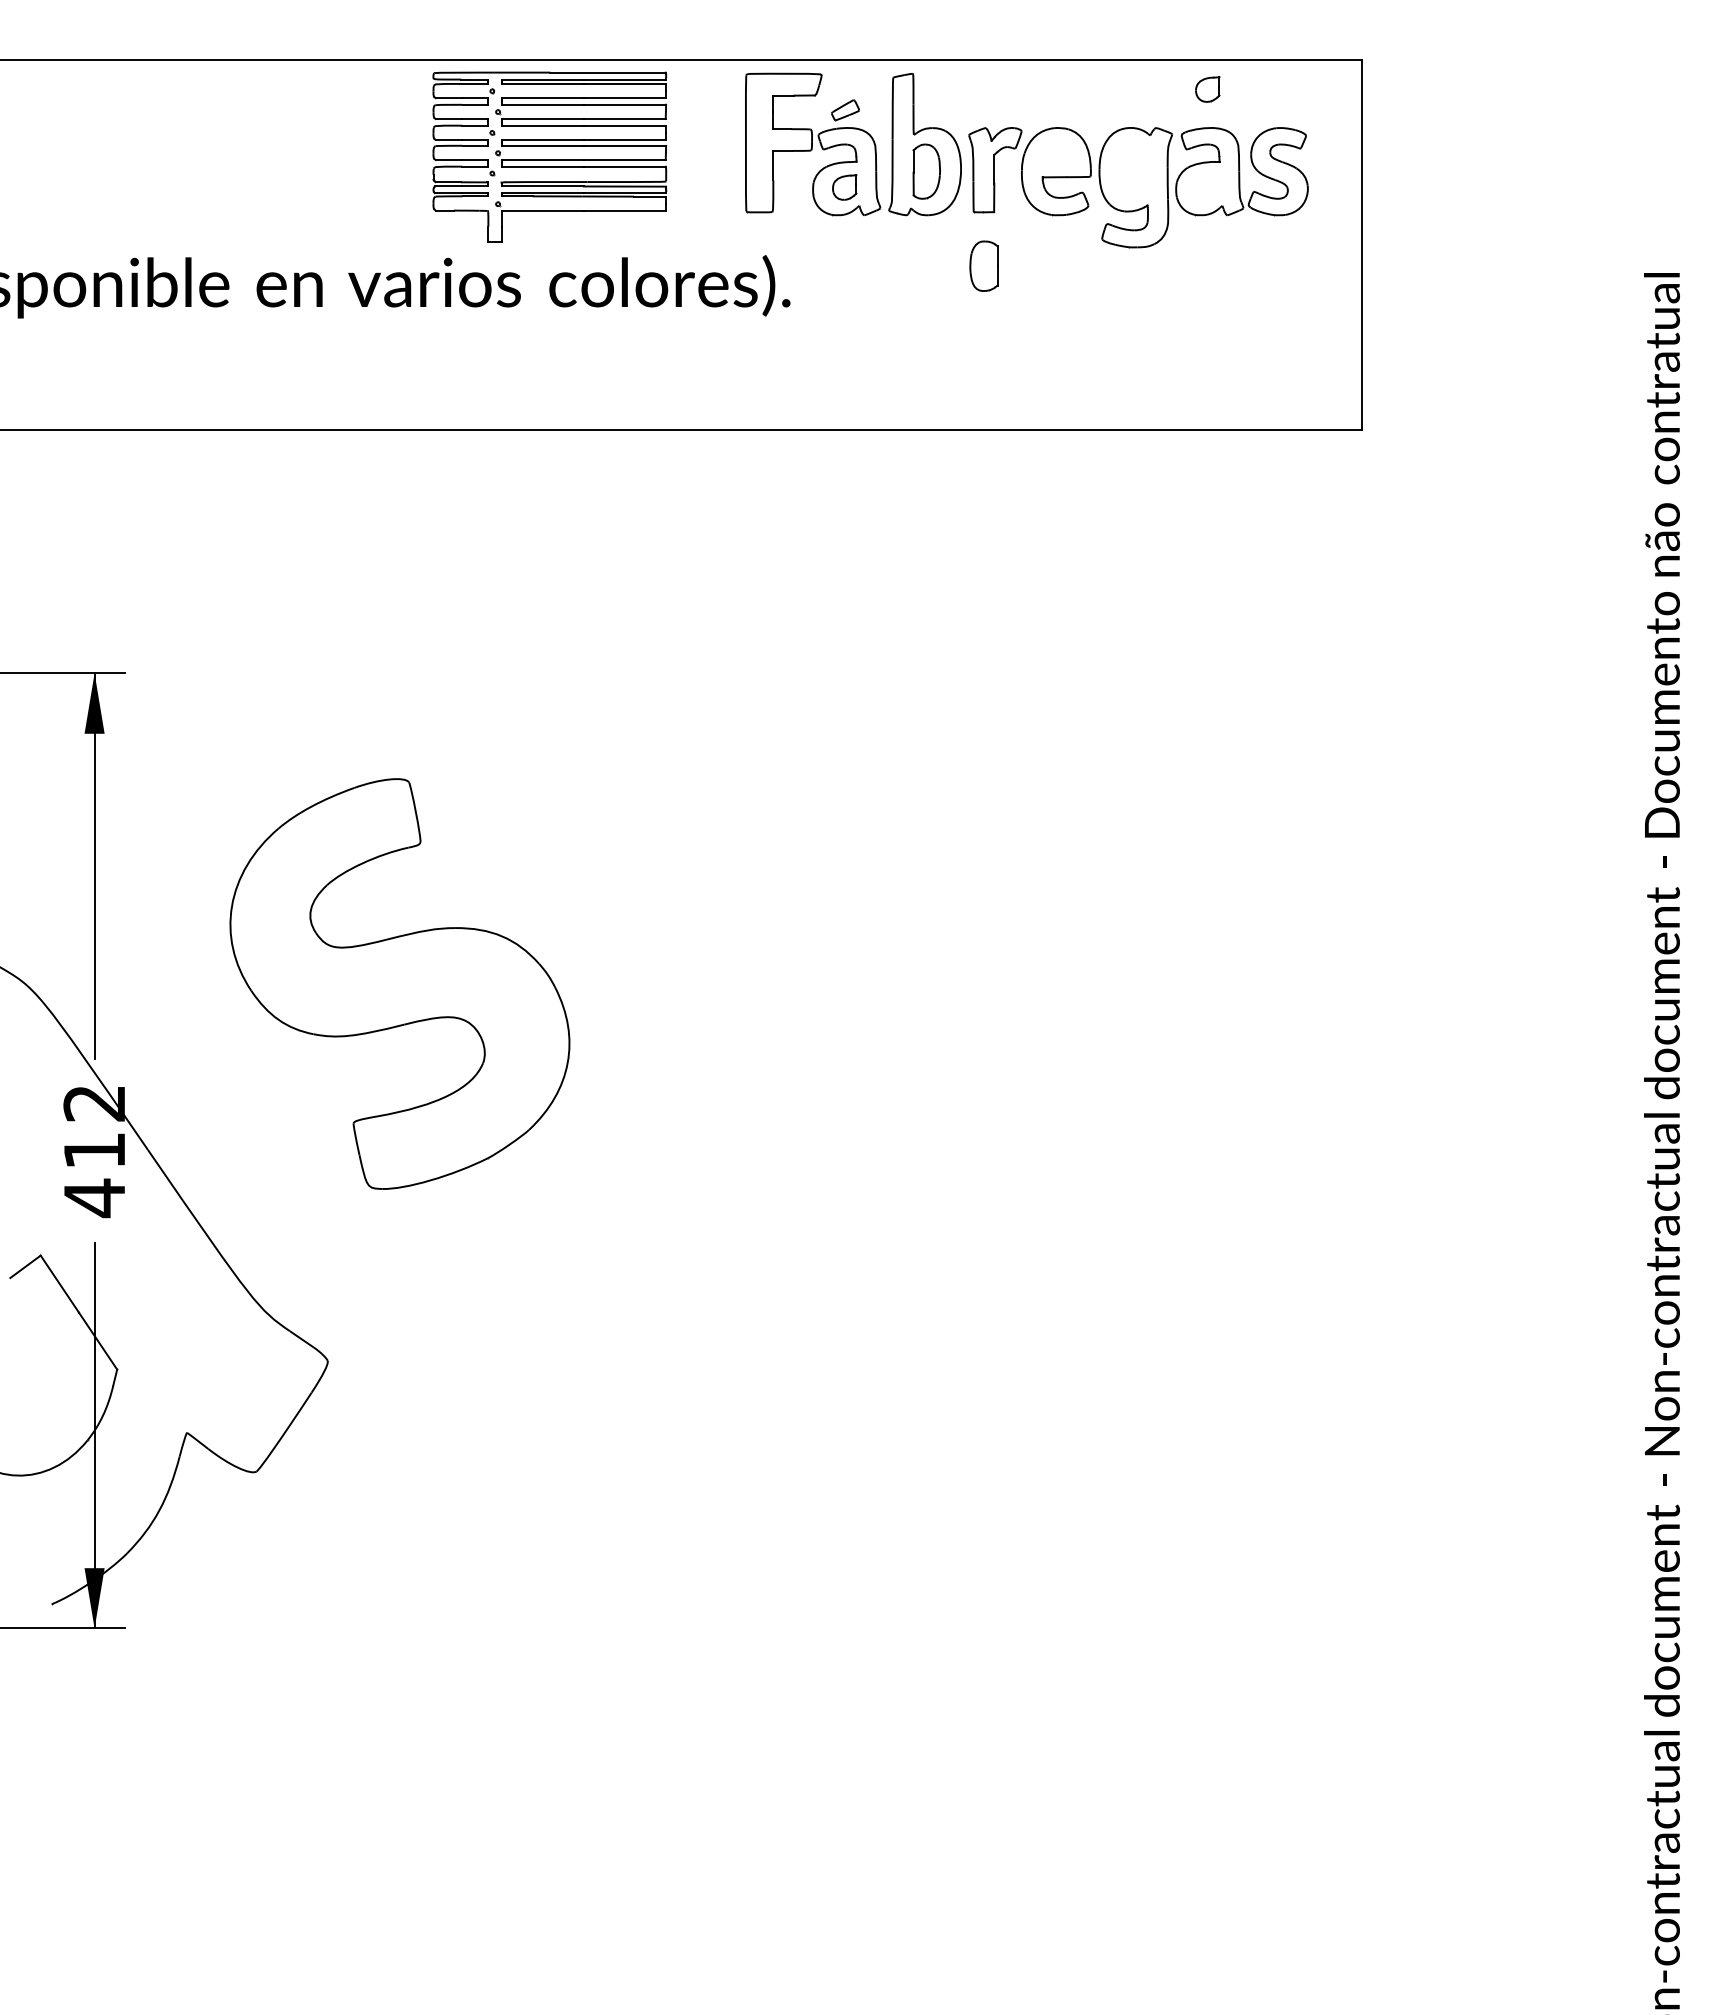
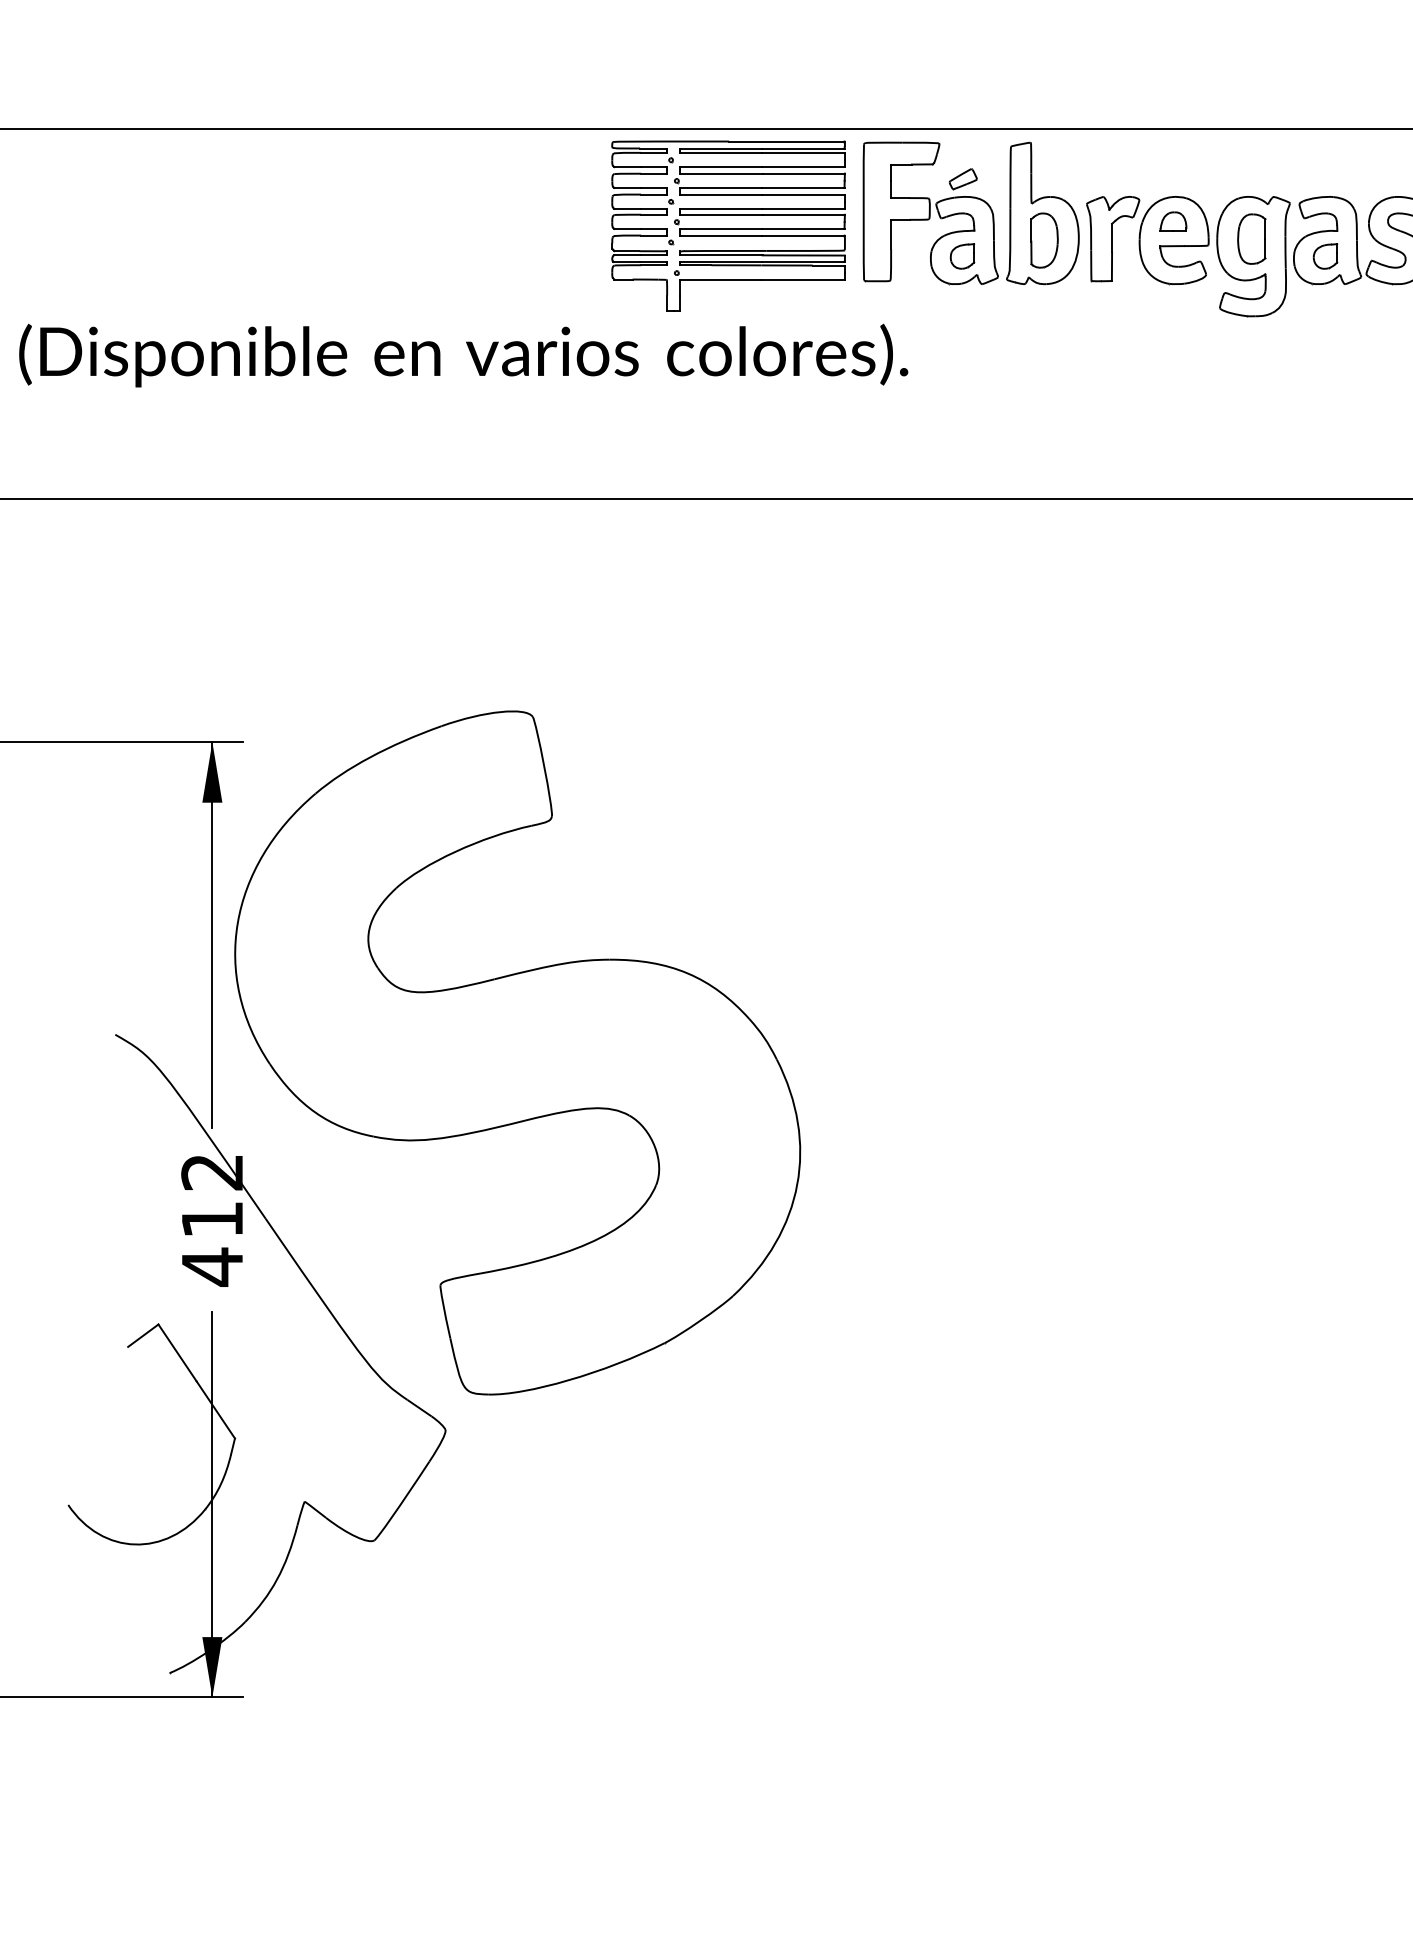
part: (1207, 89) -> (1325, 256), moved
part: (1055, 152) -> (1173, 221), added
part: (549, 156) -> (728, 225), moved
part: (983, 265) -> (1251, 238), moved
part: (399, 983) -> (517, 1052), size x1.67

